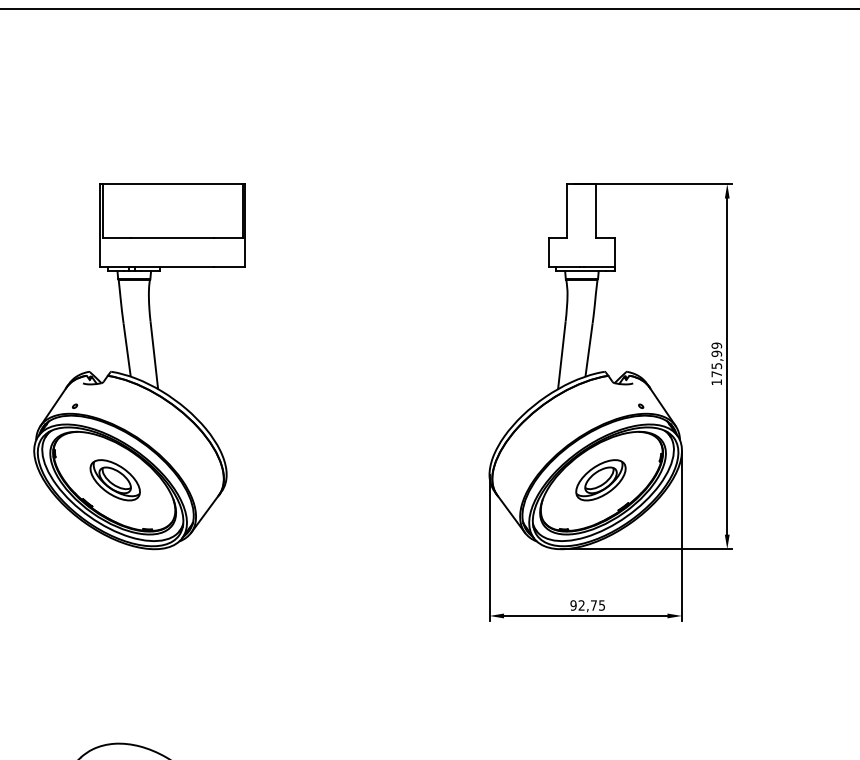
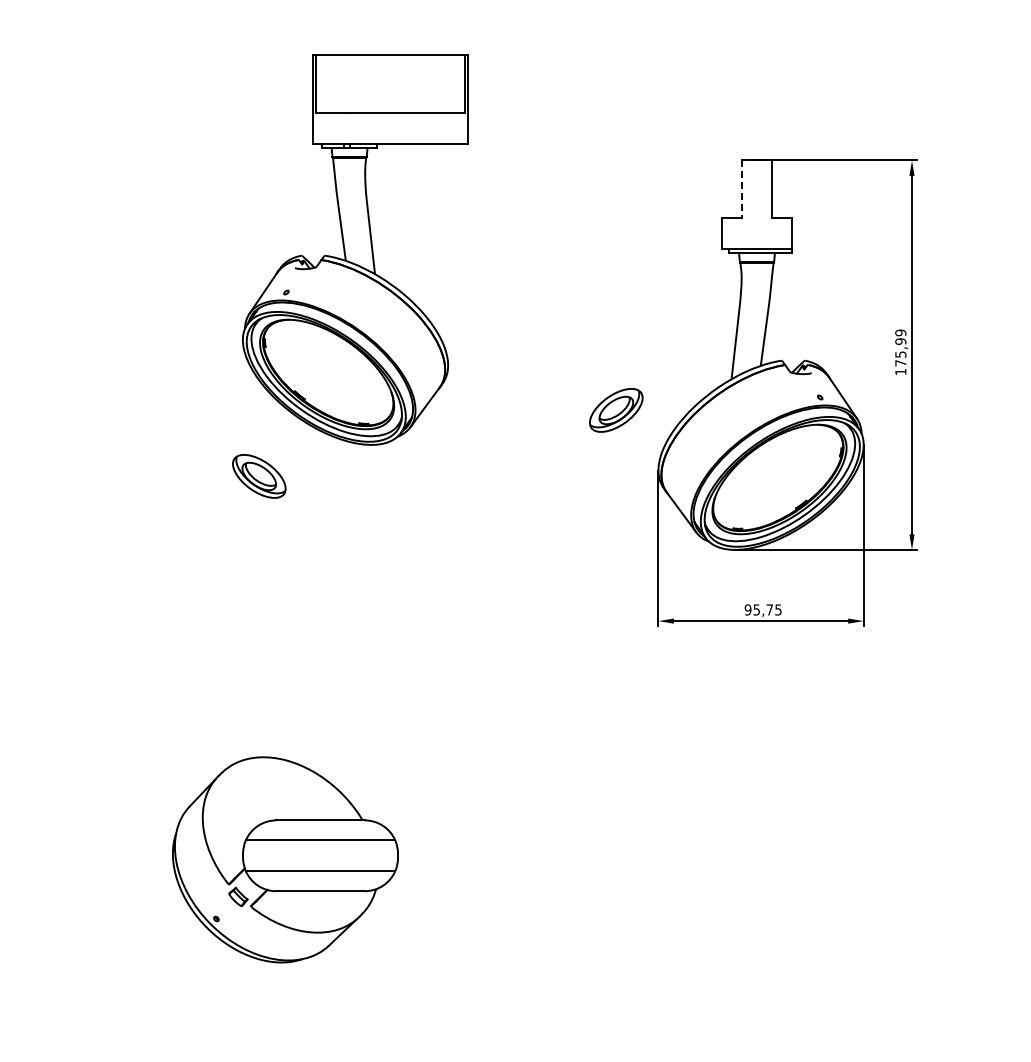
line: (567, 211) -> (741, 189), solid -> dashed
part: (139, 365) -> (355, 249), moved
part: (601, 480) -> (616, 410), moved
text: (581, 605) -> (756, 609), 92,75 -> 95,75

